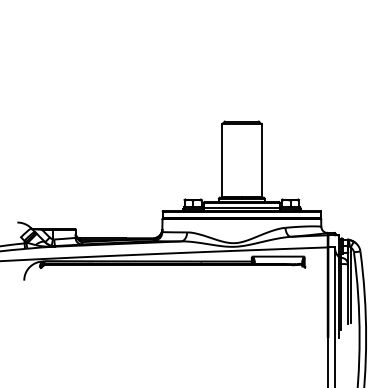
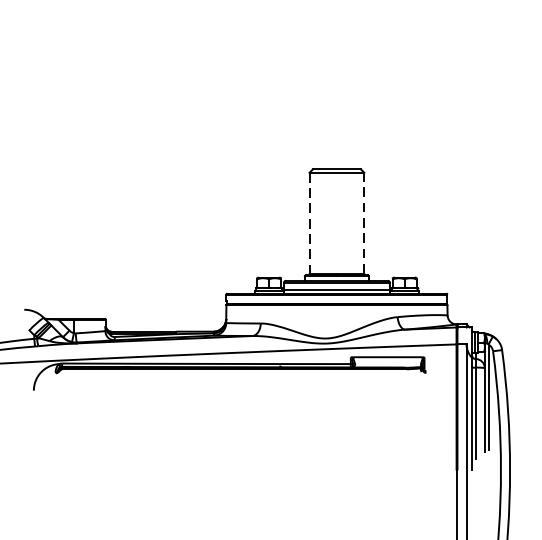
line: (261, 159) -> (364, 221), solid -> dashed
line: (222, 160) -> (309, 223), solid -> dashed

